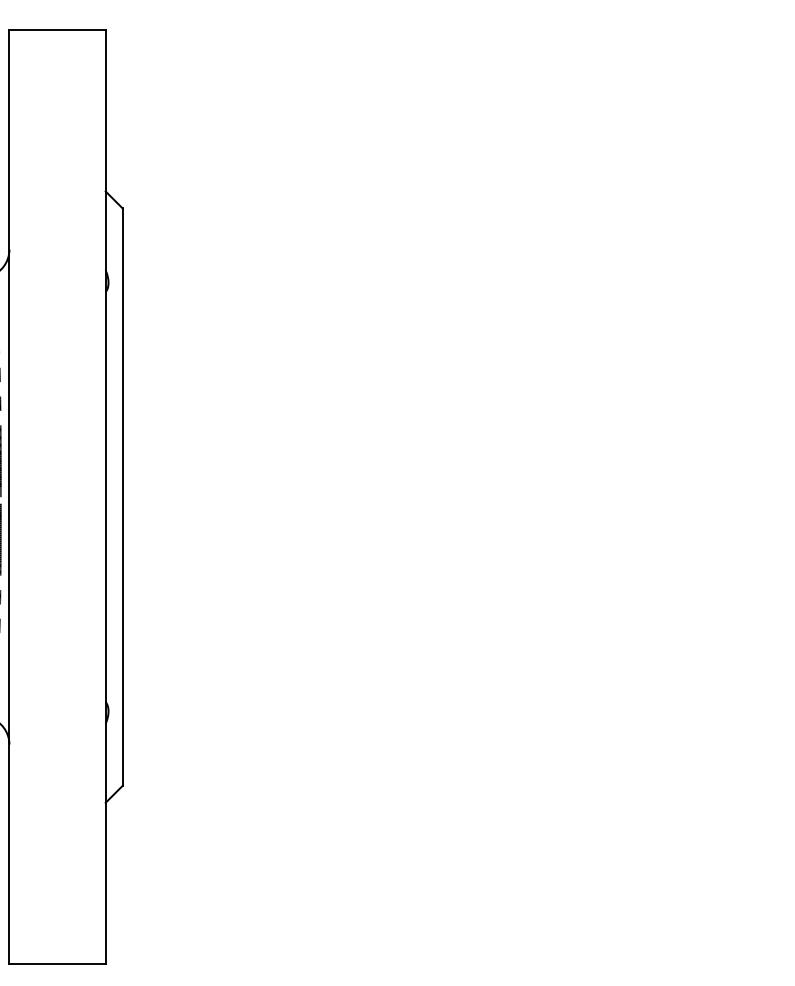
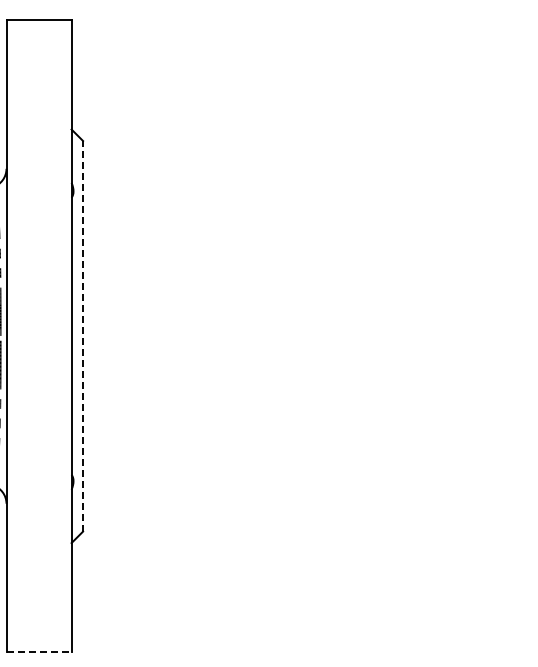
line: (123, 495) -> (83, 335), solid -> dashed
line: (58, 964) -> (39, 652), solid -> dashed

